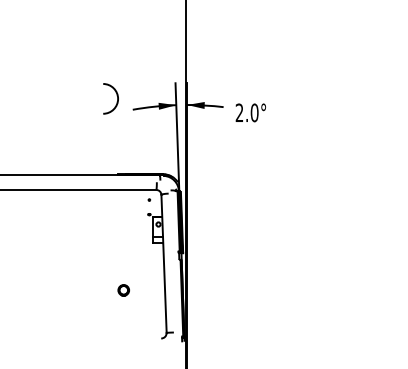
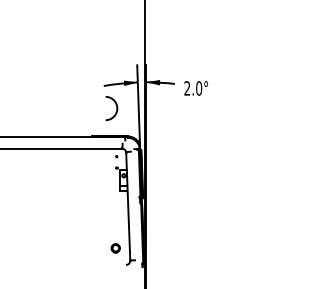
arc: (117, 98) -> (116, 108), moved
part: (123, 290) -> (115, 248), moved

